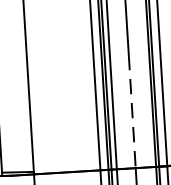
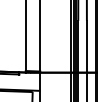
line: (131, 111) -> (86, 46), dashed -> solid

